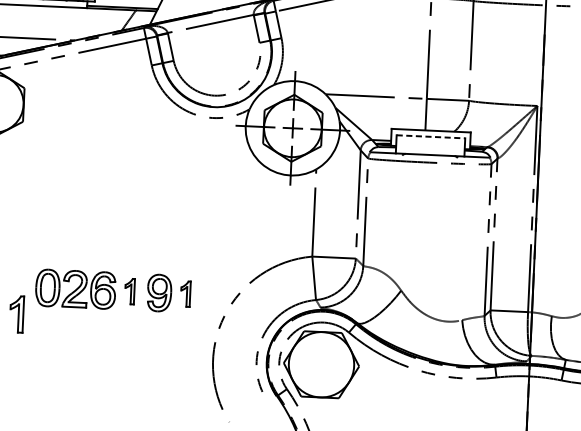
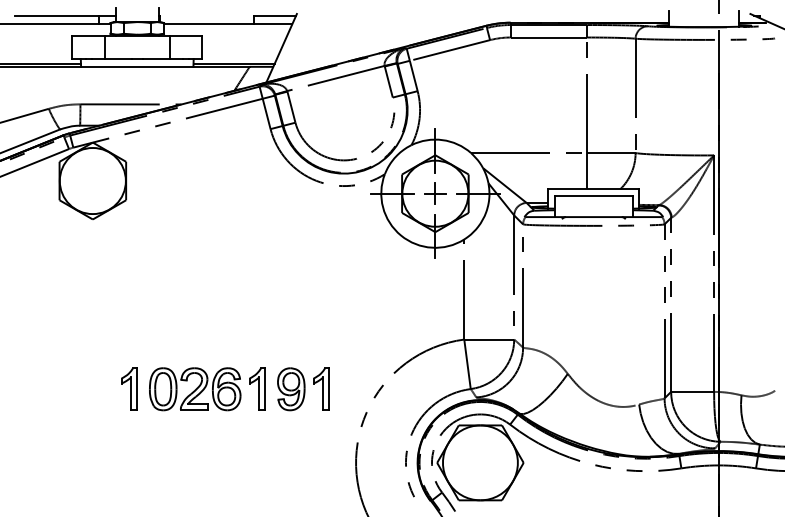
line: (431, 137) -> (594, 196), dashed -> solid
part: (130, 291) -> (257, 388), size x1.43
part: (185, 293) -> (321, 388), size x1.43
part: (17, 313) -> (129, 388), moved

